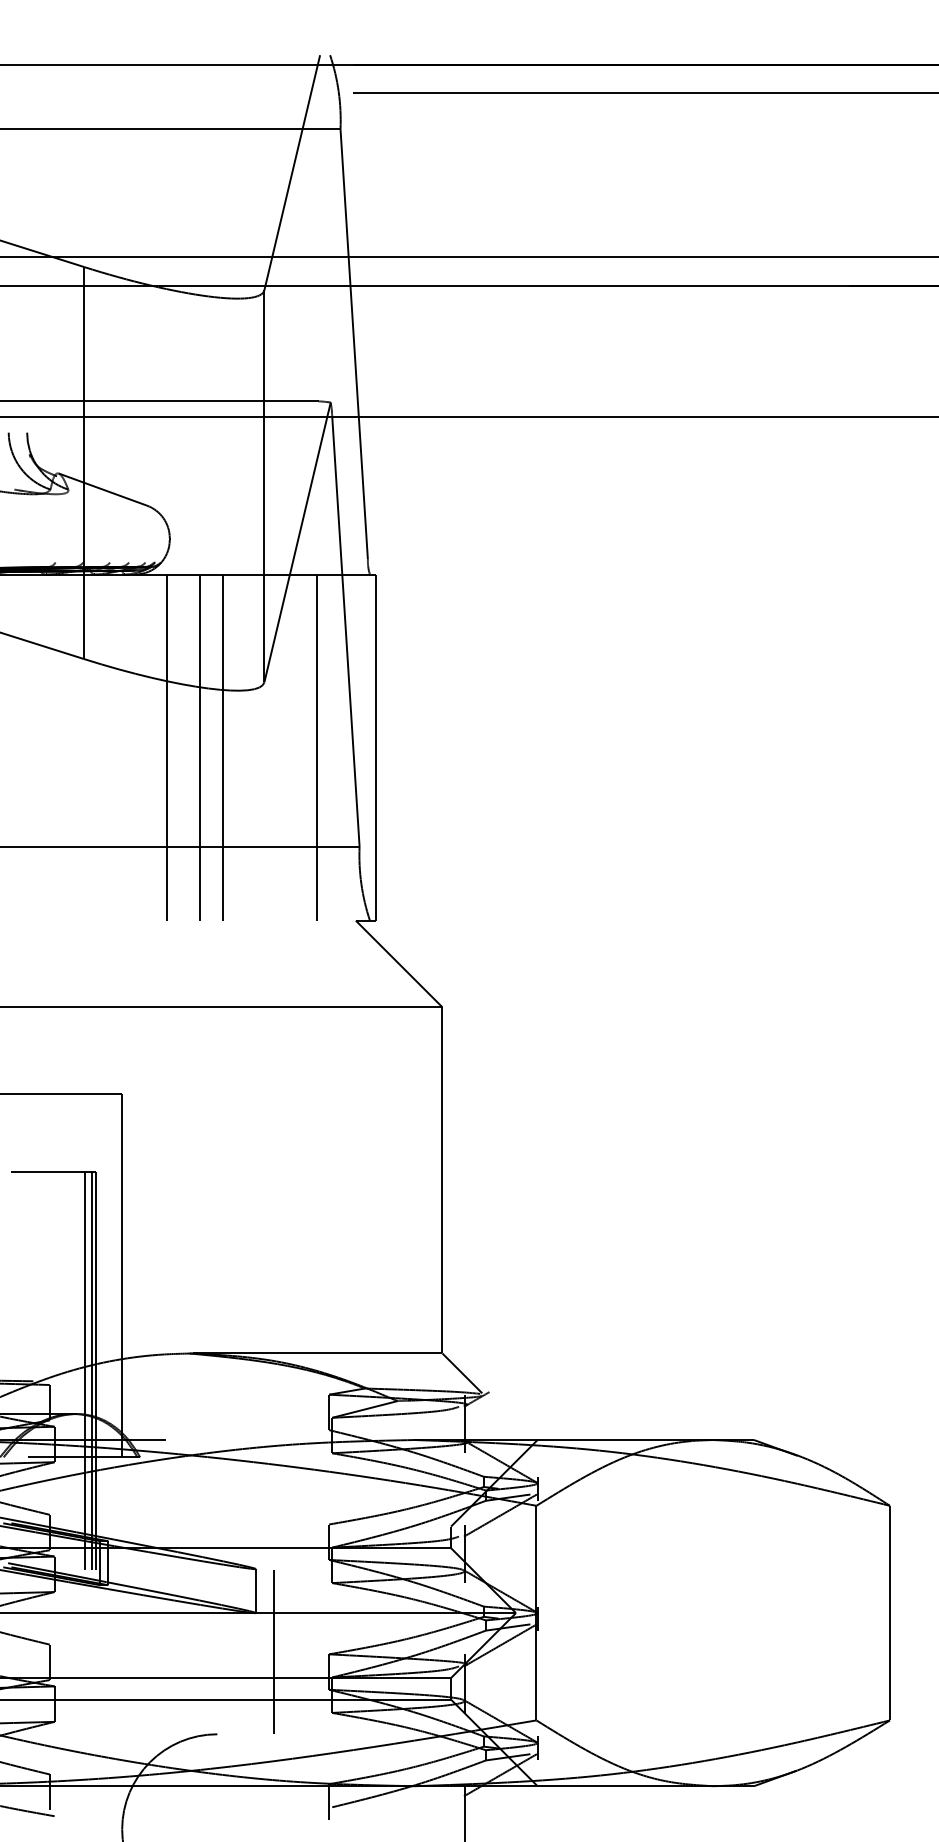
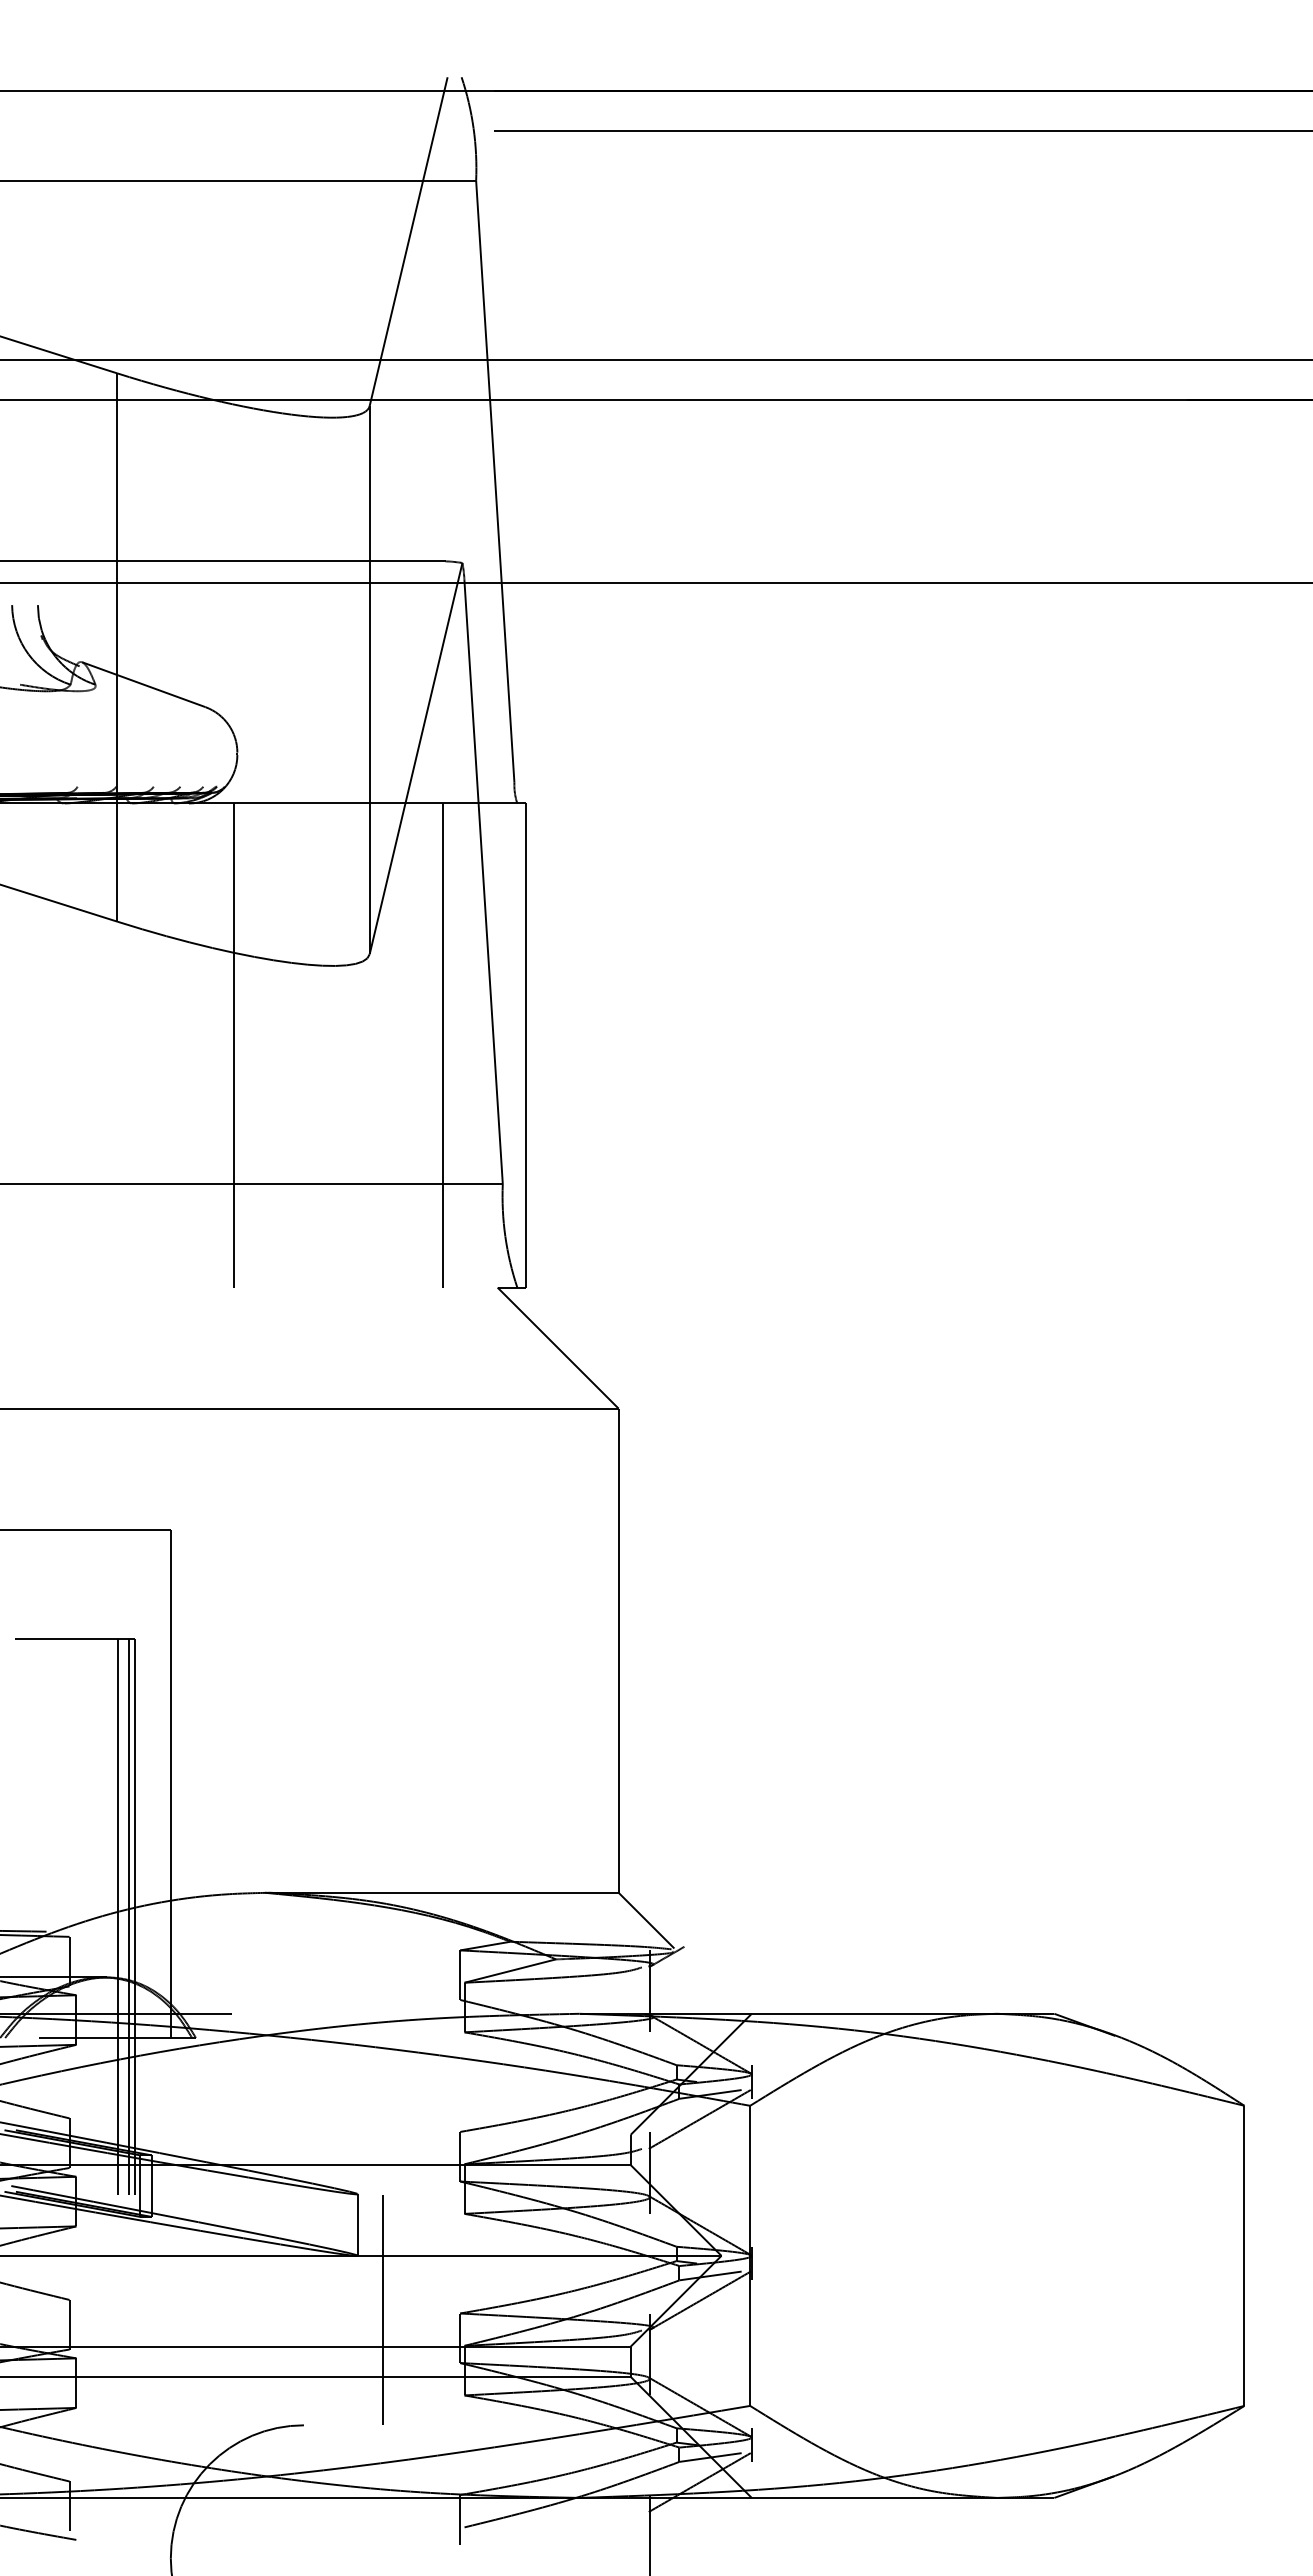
line: (200, 747) -> (280, 1045), removed
line: (222, 747) -> (311, 1045), removed

